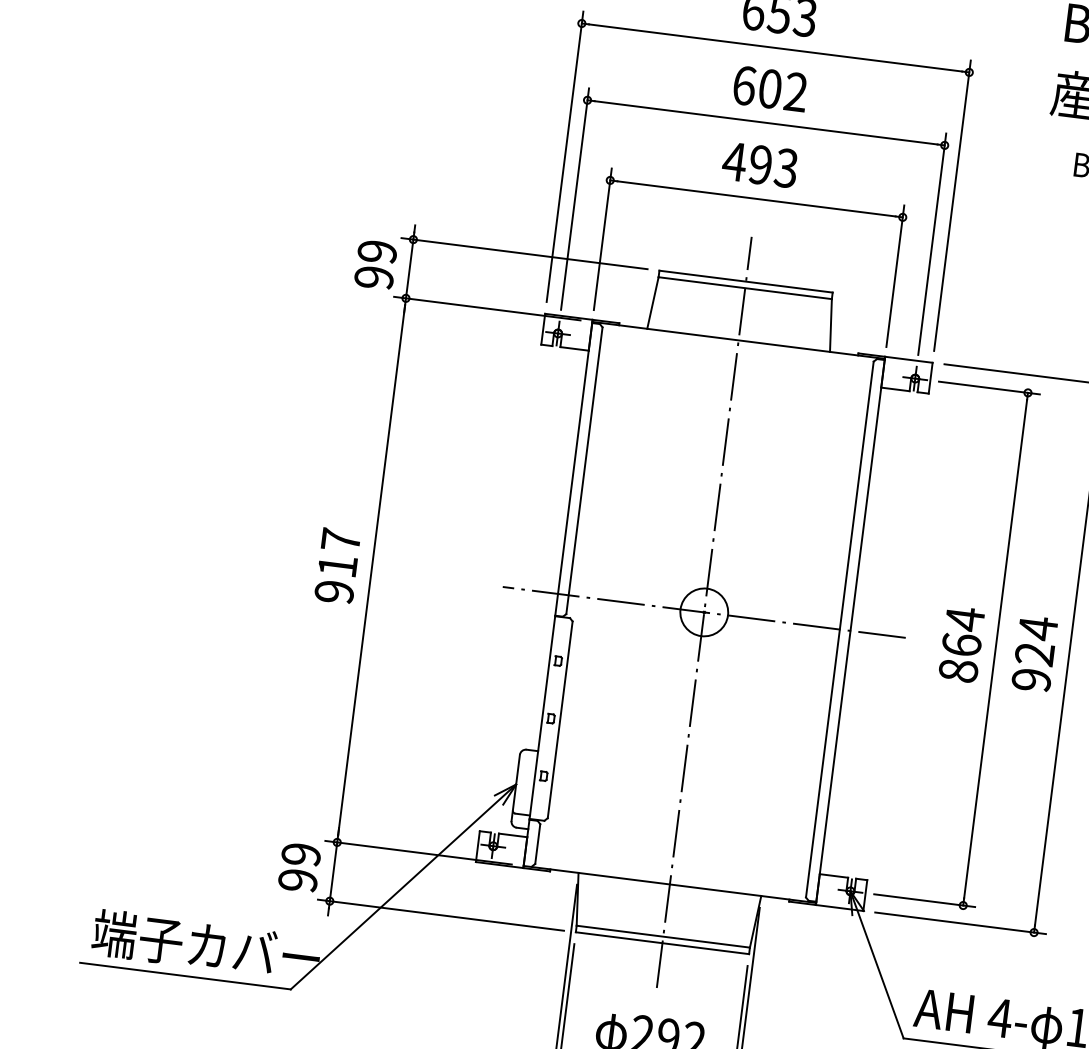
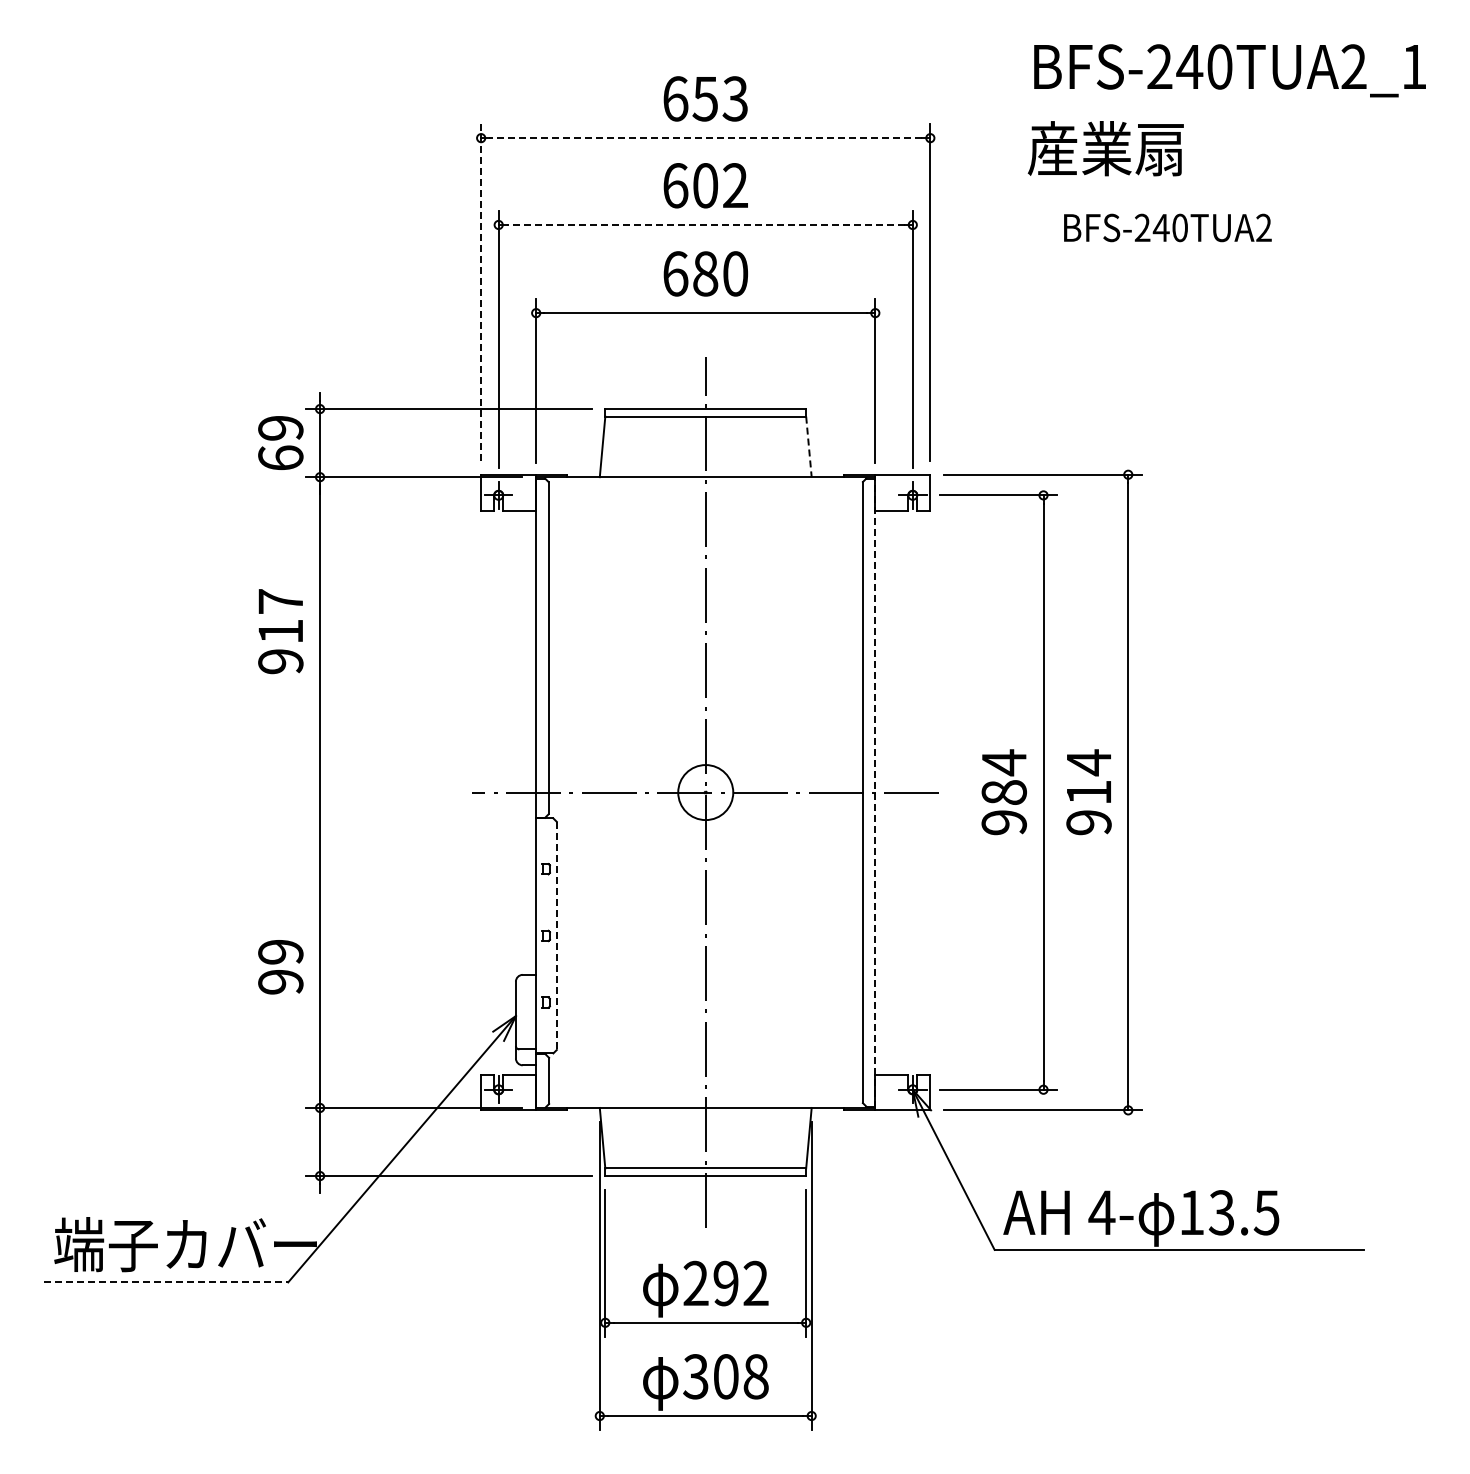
line: (775, 48) -> (705, 138), solid -> dashed
line: (765, 122) -> (705, 224), solid -> dashed
line: (565, 156) -> (481, 292), solid -> dashed
text: (759, 164) -> (704, 273), 493 -> 680
text: (373, 277) -> (280, 457), 99 -> 69
line: (830, 325) -> (808, 447), solid -> dashed
text: (337, 566) -> (280, 631), moved
line: (850, 630) -> (875, 792), solid -> dashed
text: (1034, 654) -> (1088, 792), 924 -> 914
text: (959, 657) -> (1003, 807), 864 -> 984
line: (559, 720) -> (556, 936), solid -> dashed
text: (299, 867) -> (280, 967), moved
line: (185, 976) -> (166, 1282), solid -> dashed

